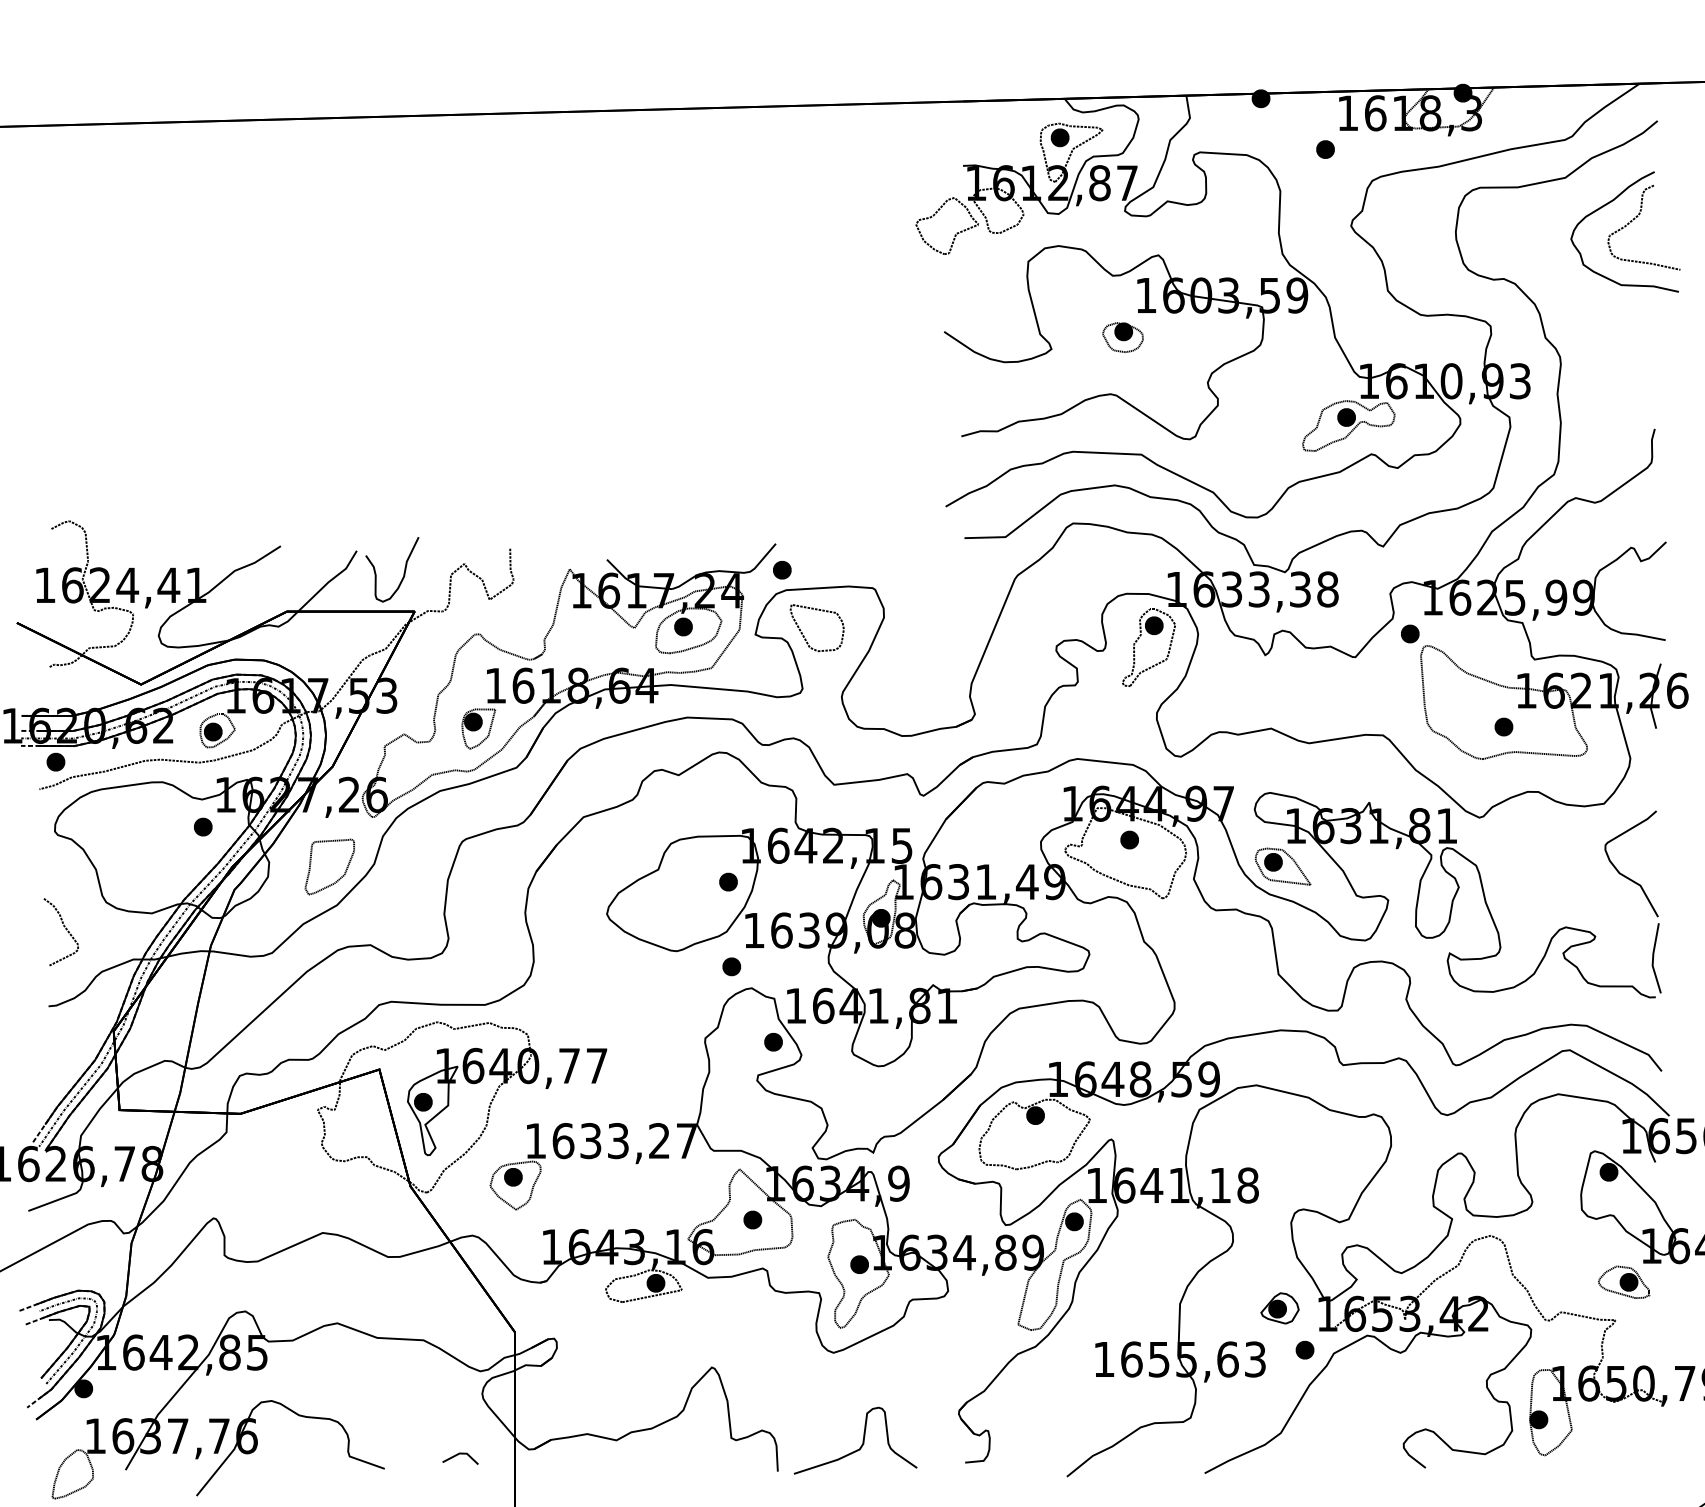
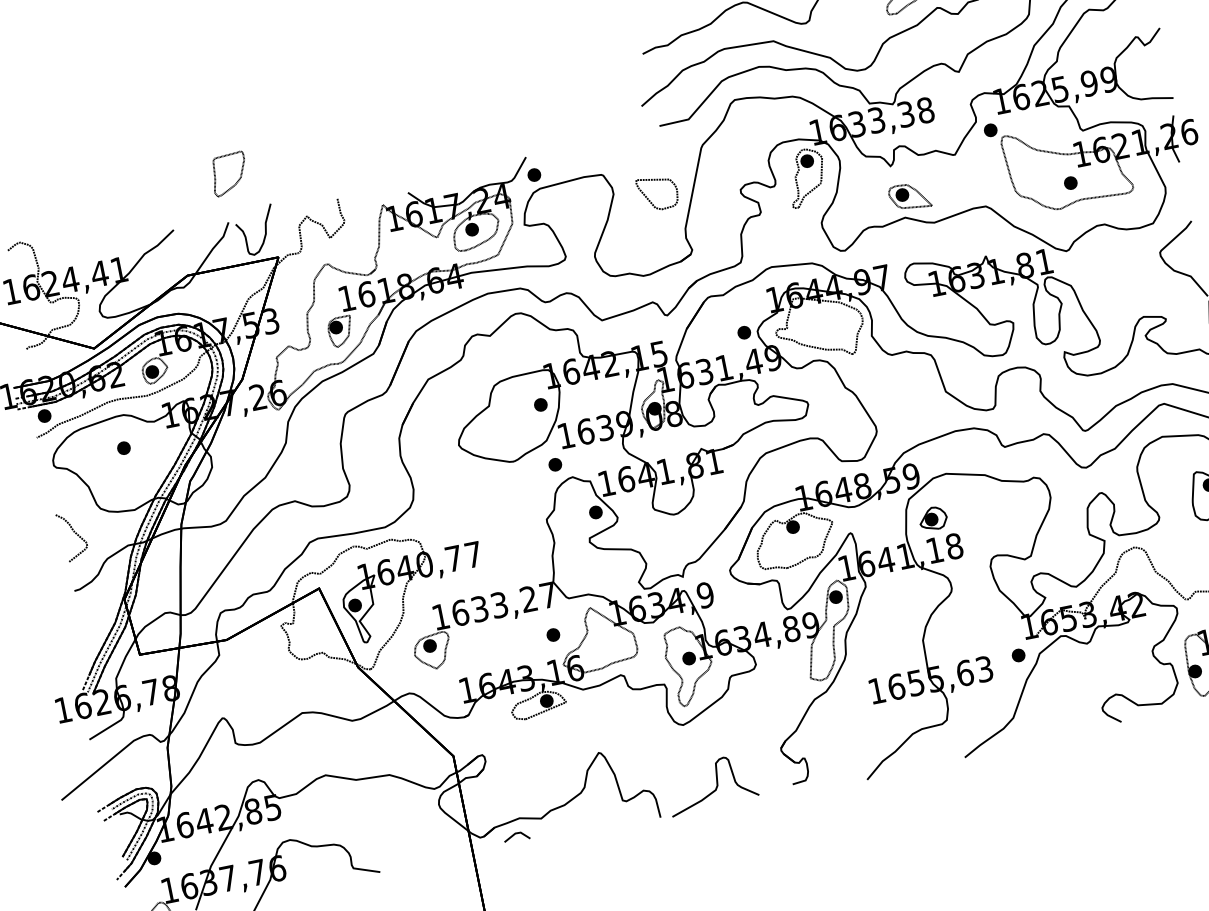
part: (804, 635) -> (649, 200), moved
part: (203, 826) -> (124, 447), moved
part: (1129, 839) -> (744, 332), moved
part: (329, 866) -> (228, 173), moved
part: (1282, 866) -> (909, 196), moved
part: (752, 1219) -> (553, 634), moved
part: (1279, 1308) -> (932, 518), moved
line: (458, 1455) -> (514, 835), moved

